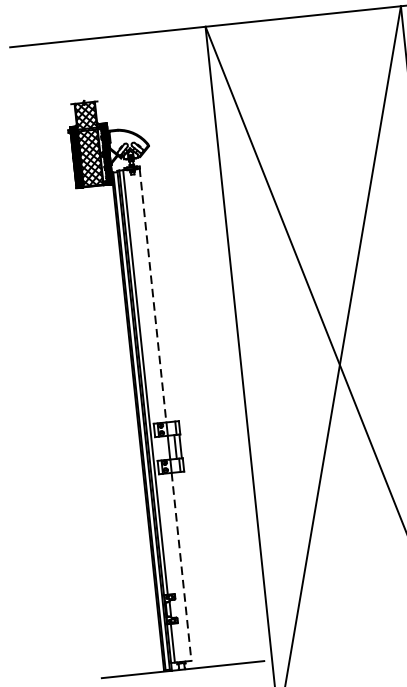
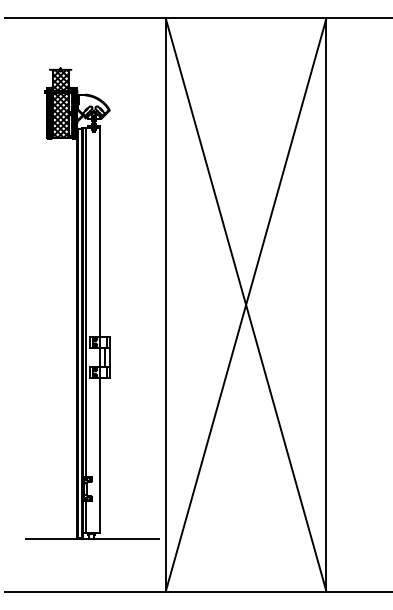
line: (153, 295) -> (100, 232), dashed -> solid
line: (182, 567) -> (100, 456), dashed -> solid

